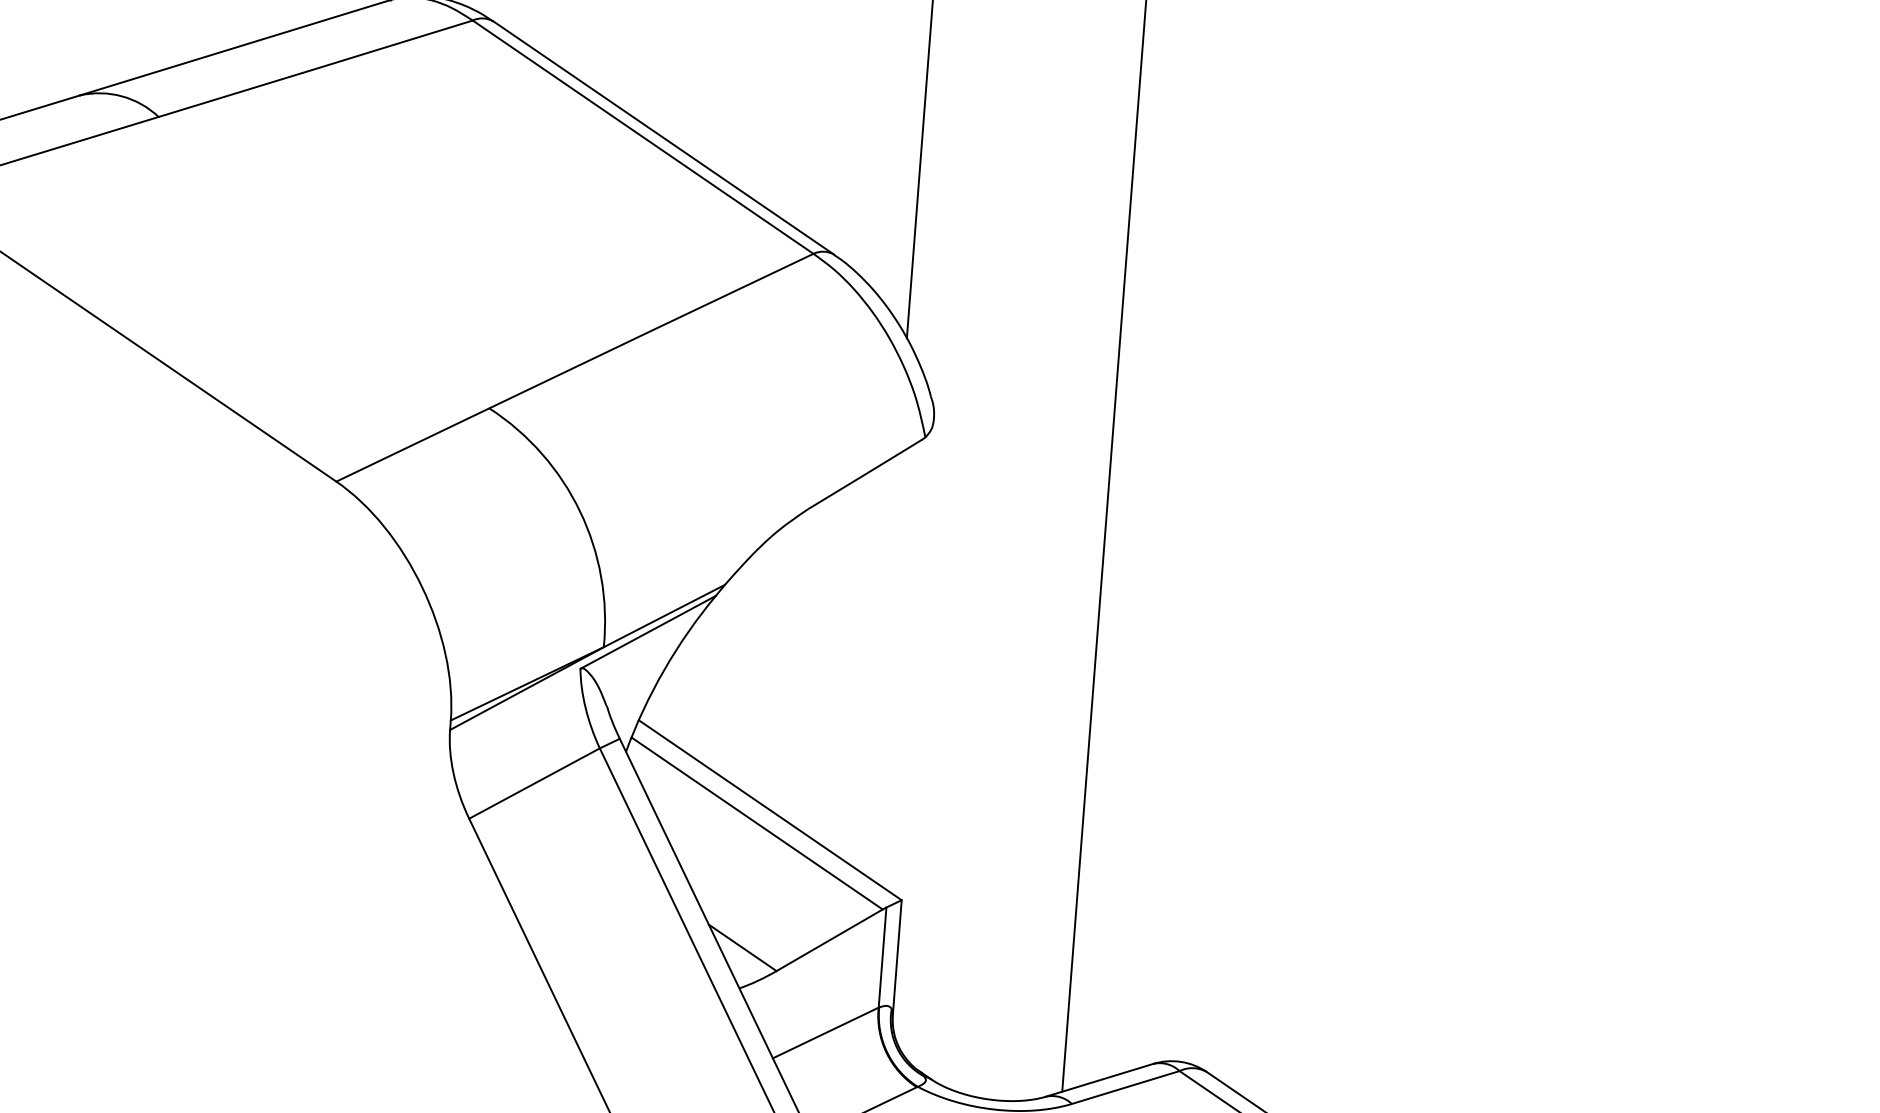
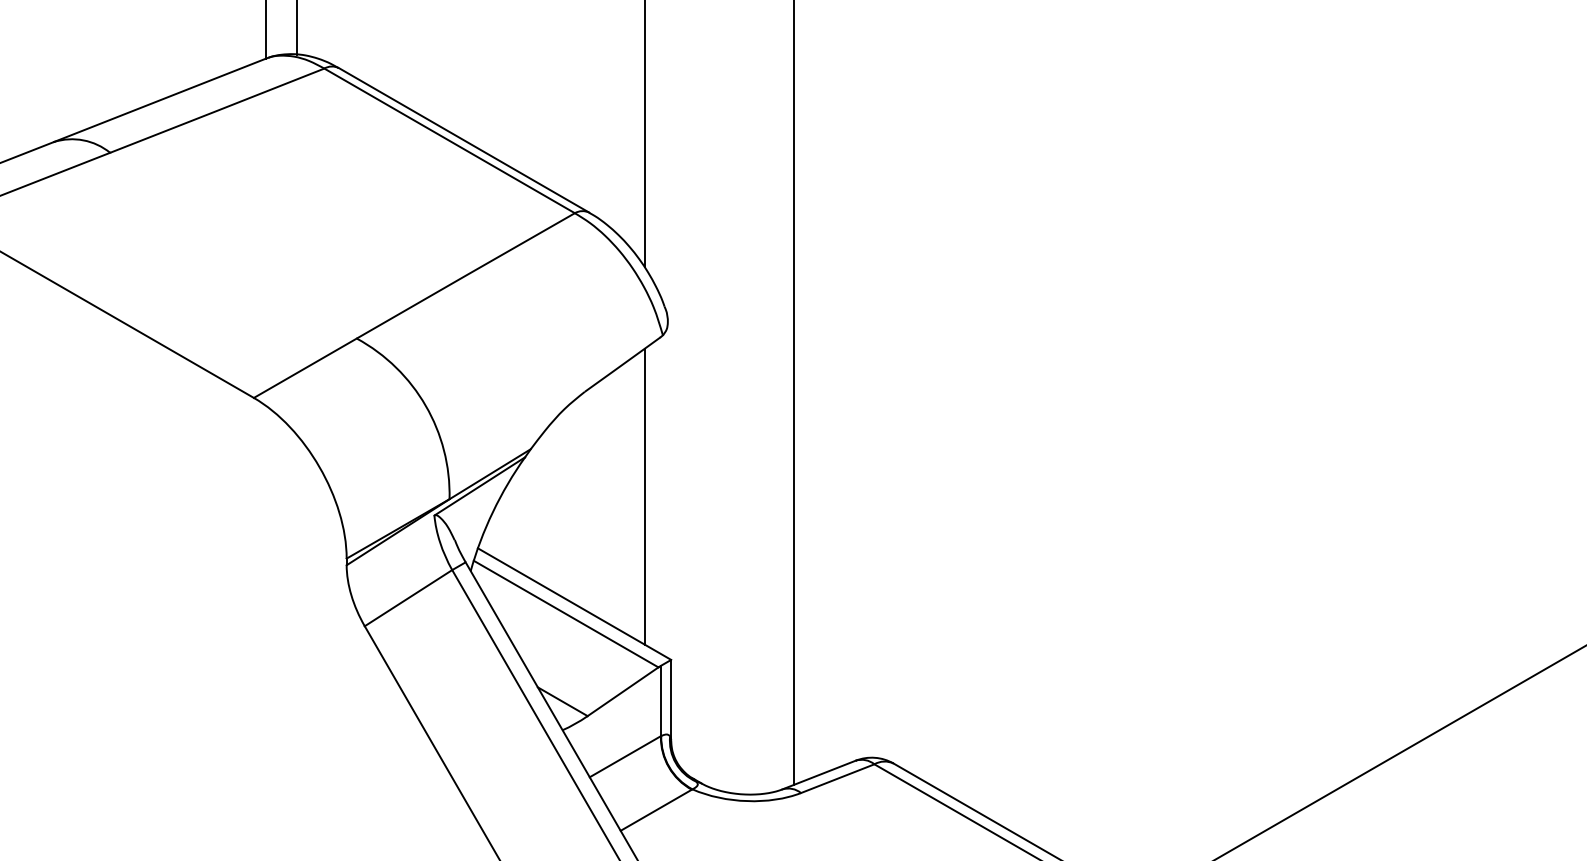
line: (881, 664) -> (644, 496), added

